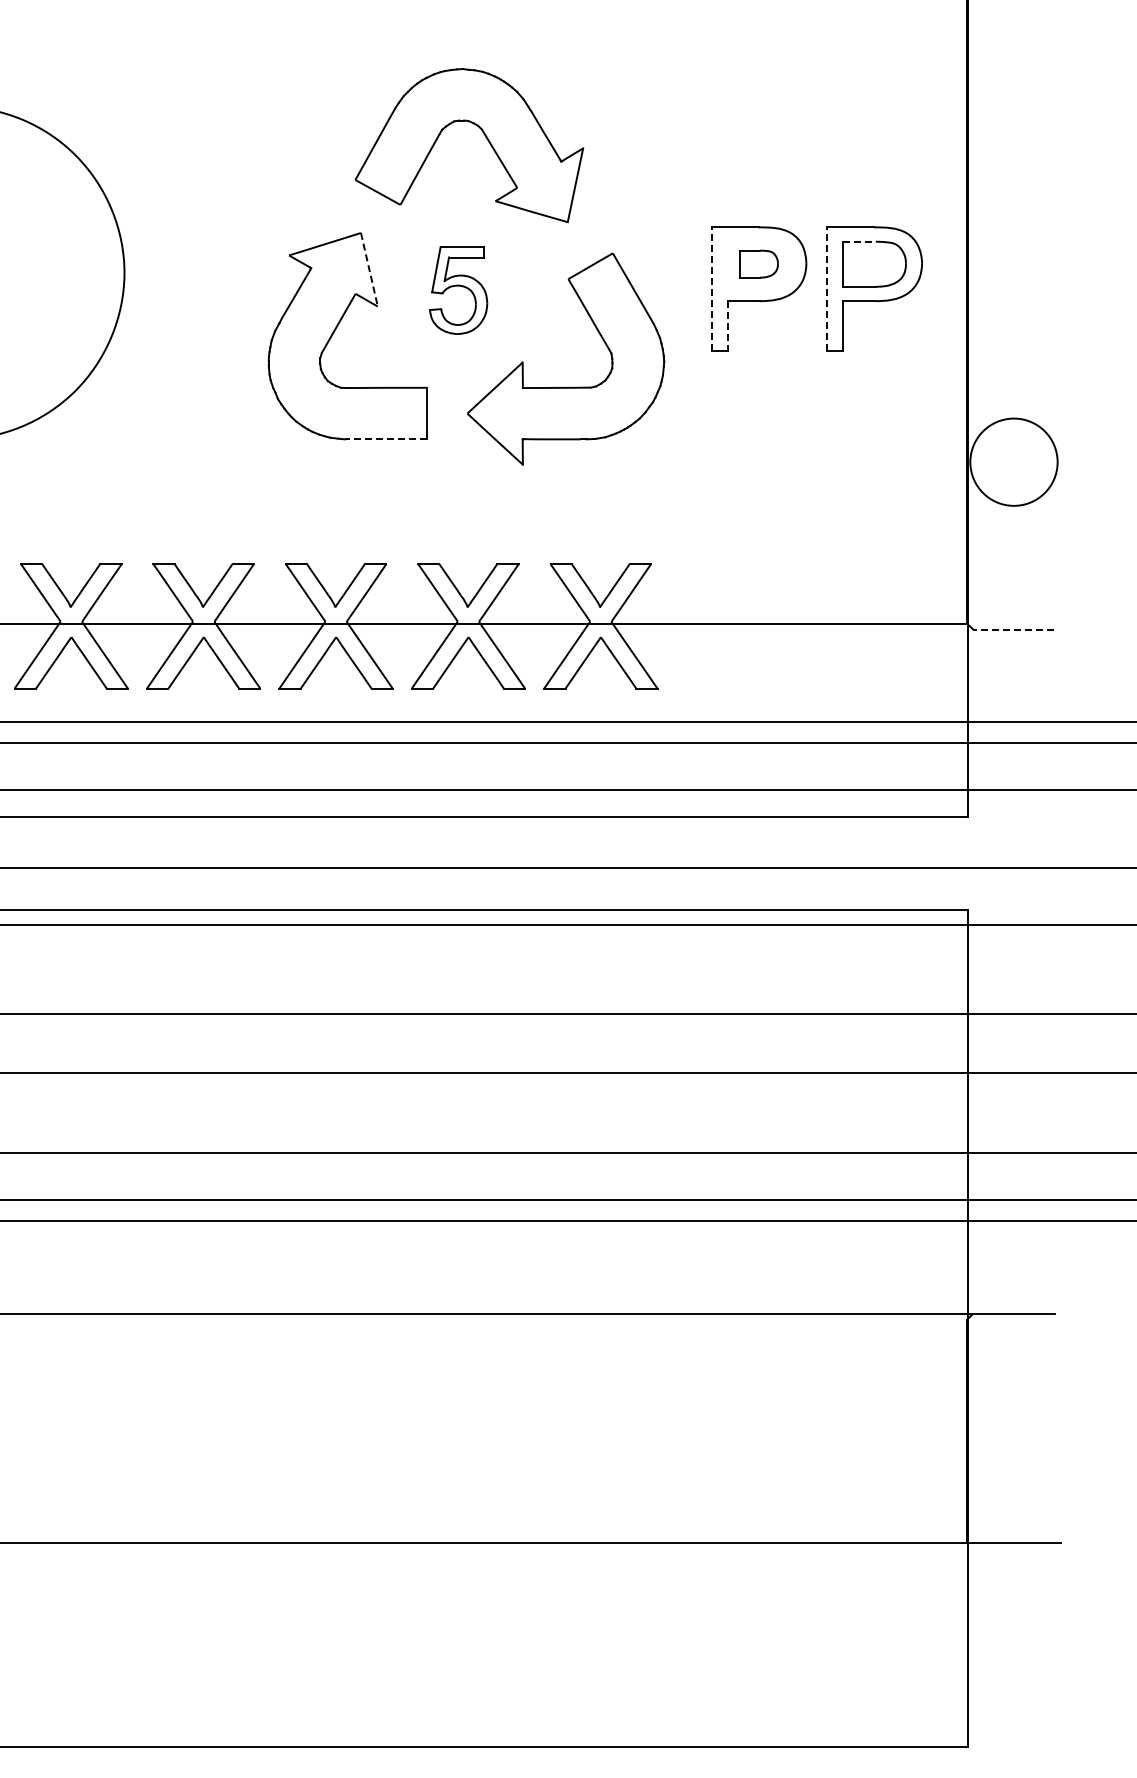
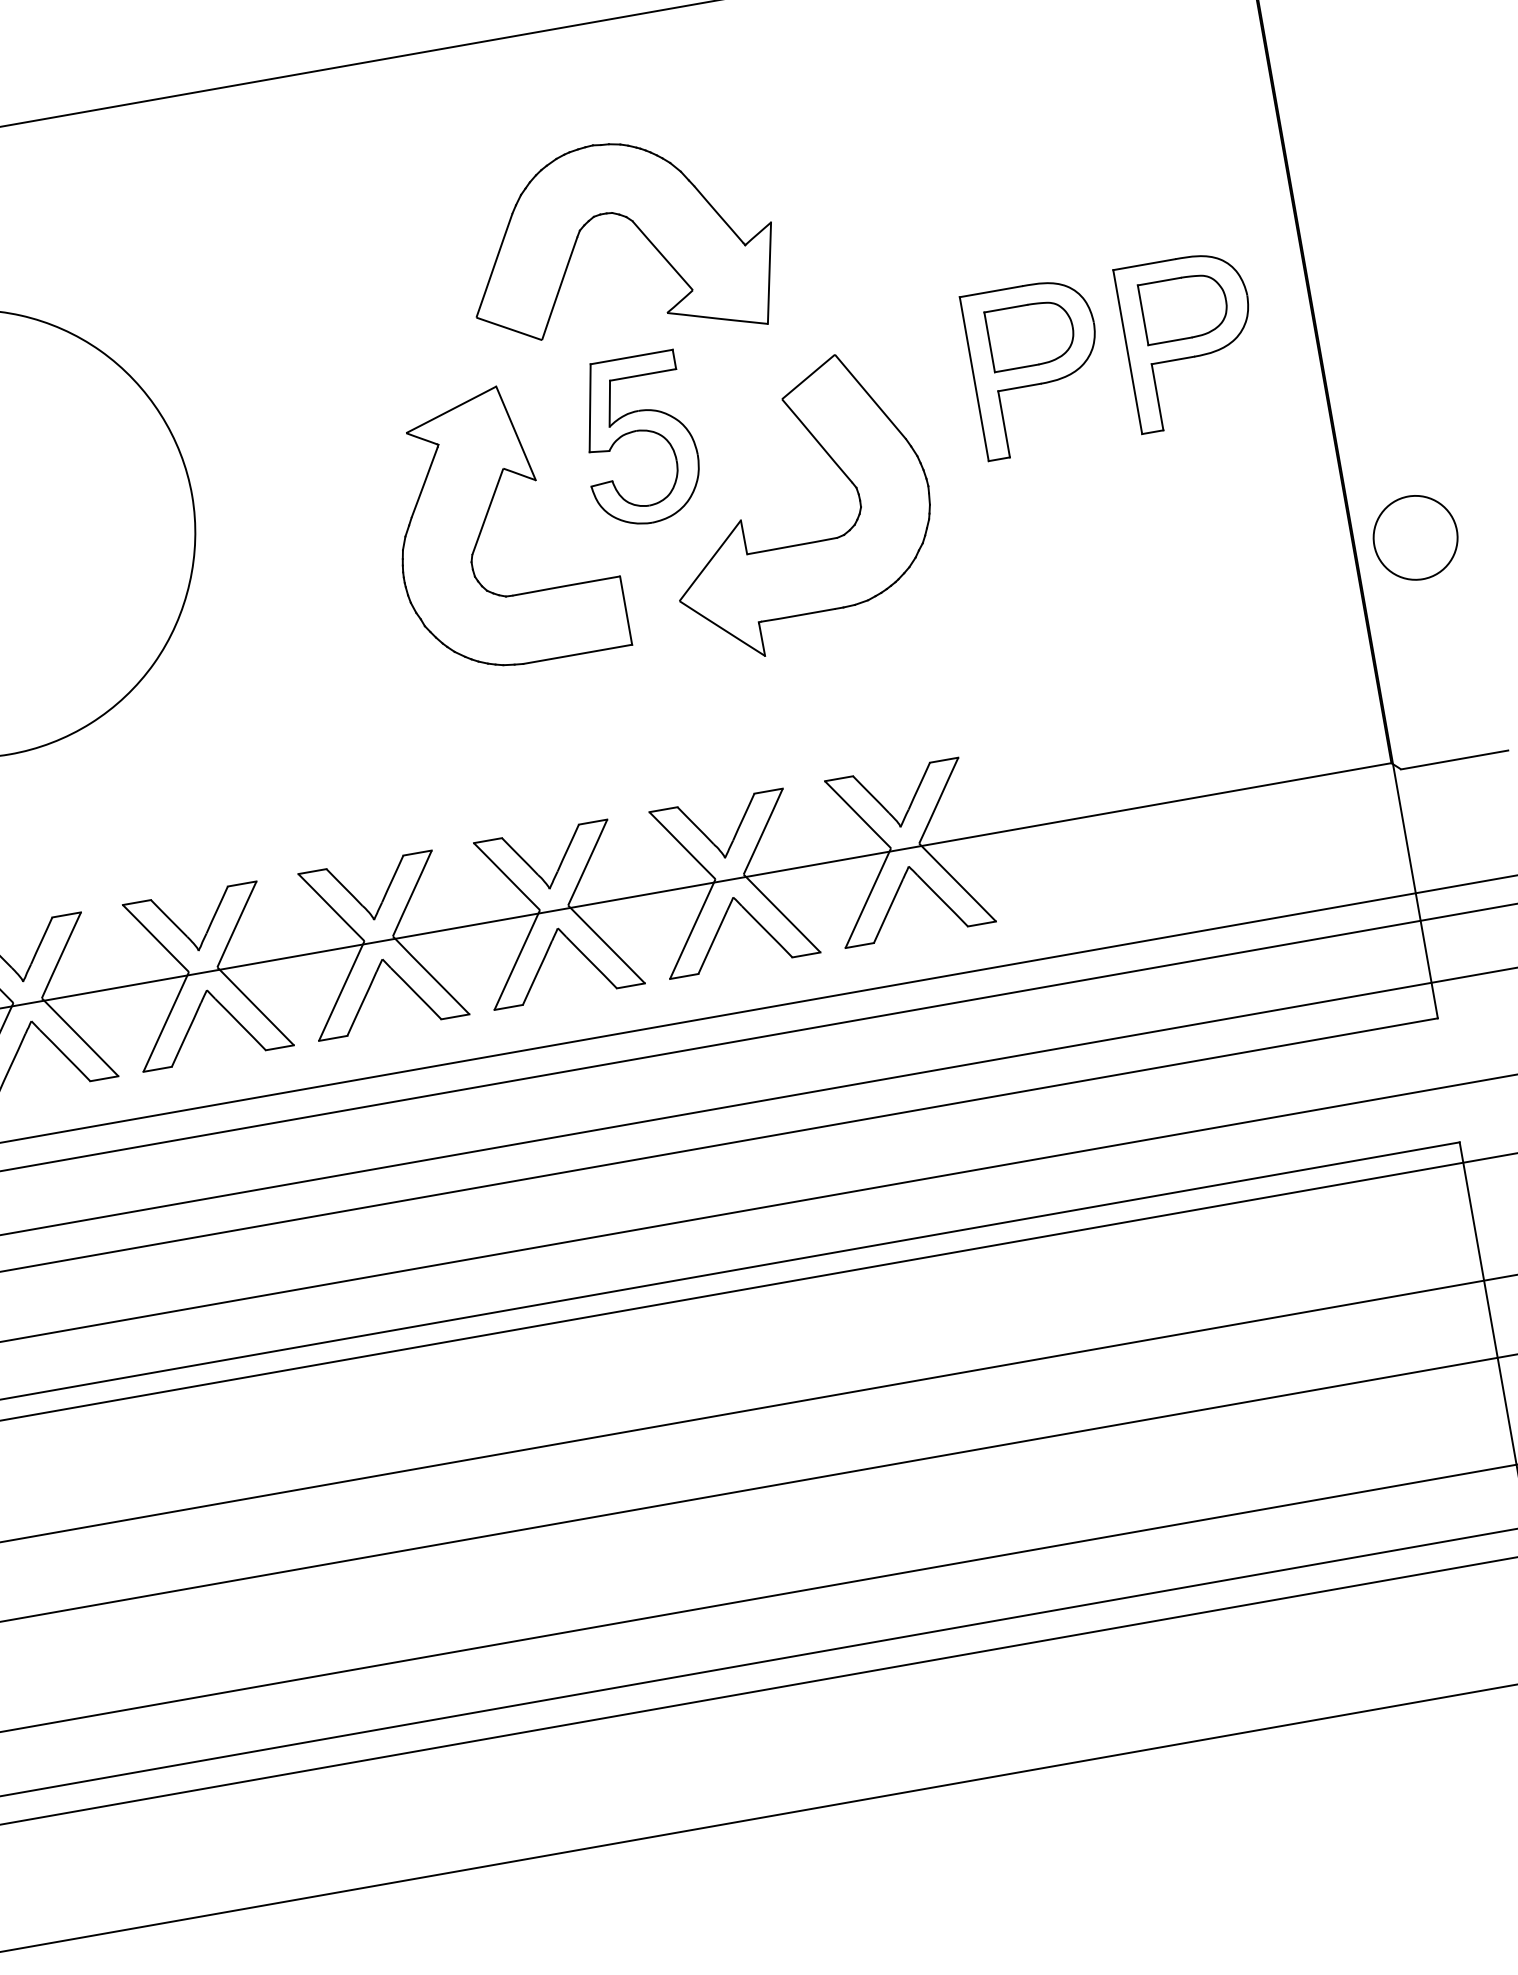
line: (860, 241) -> (1160, 281), dashed -> solid
part: (759, 263) -> (1031, 333), size x1.67
line: (369, 269) -> (516, 433), dashed -> solid
line: (711, 289) -> (974, 379), dashed -> solid
line: (827, 289) -> (1127, 352), dashed -> solid
part: (458, 290) -> (638, 440), size x1.43
line: (727, 326) -> (1004, 424), dashed -> solid
line: (385, 439) -> (577, 654), dashed -> solid
circle: (1013, 462) -> (1415, 538), size x0.71
line: (1013, 629) -> (1454, 759), dashed -> solid

